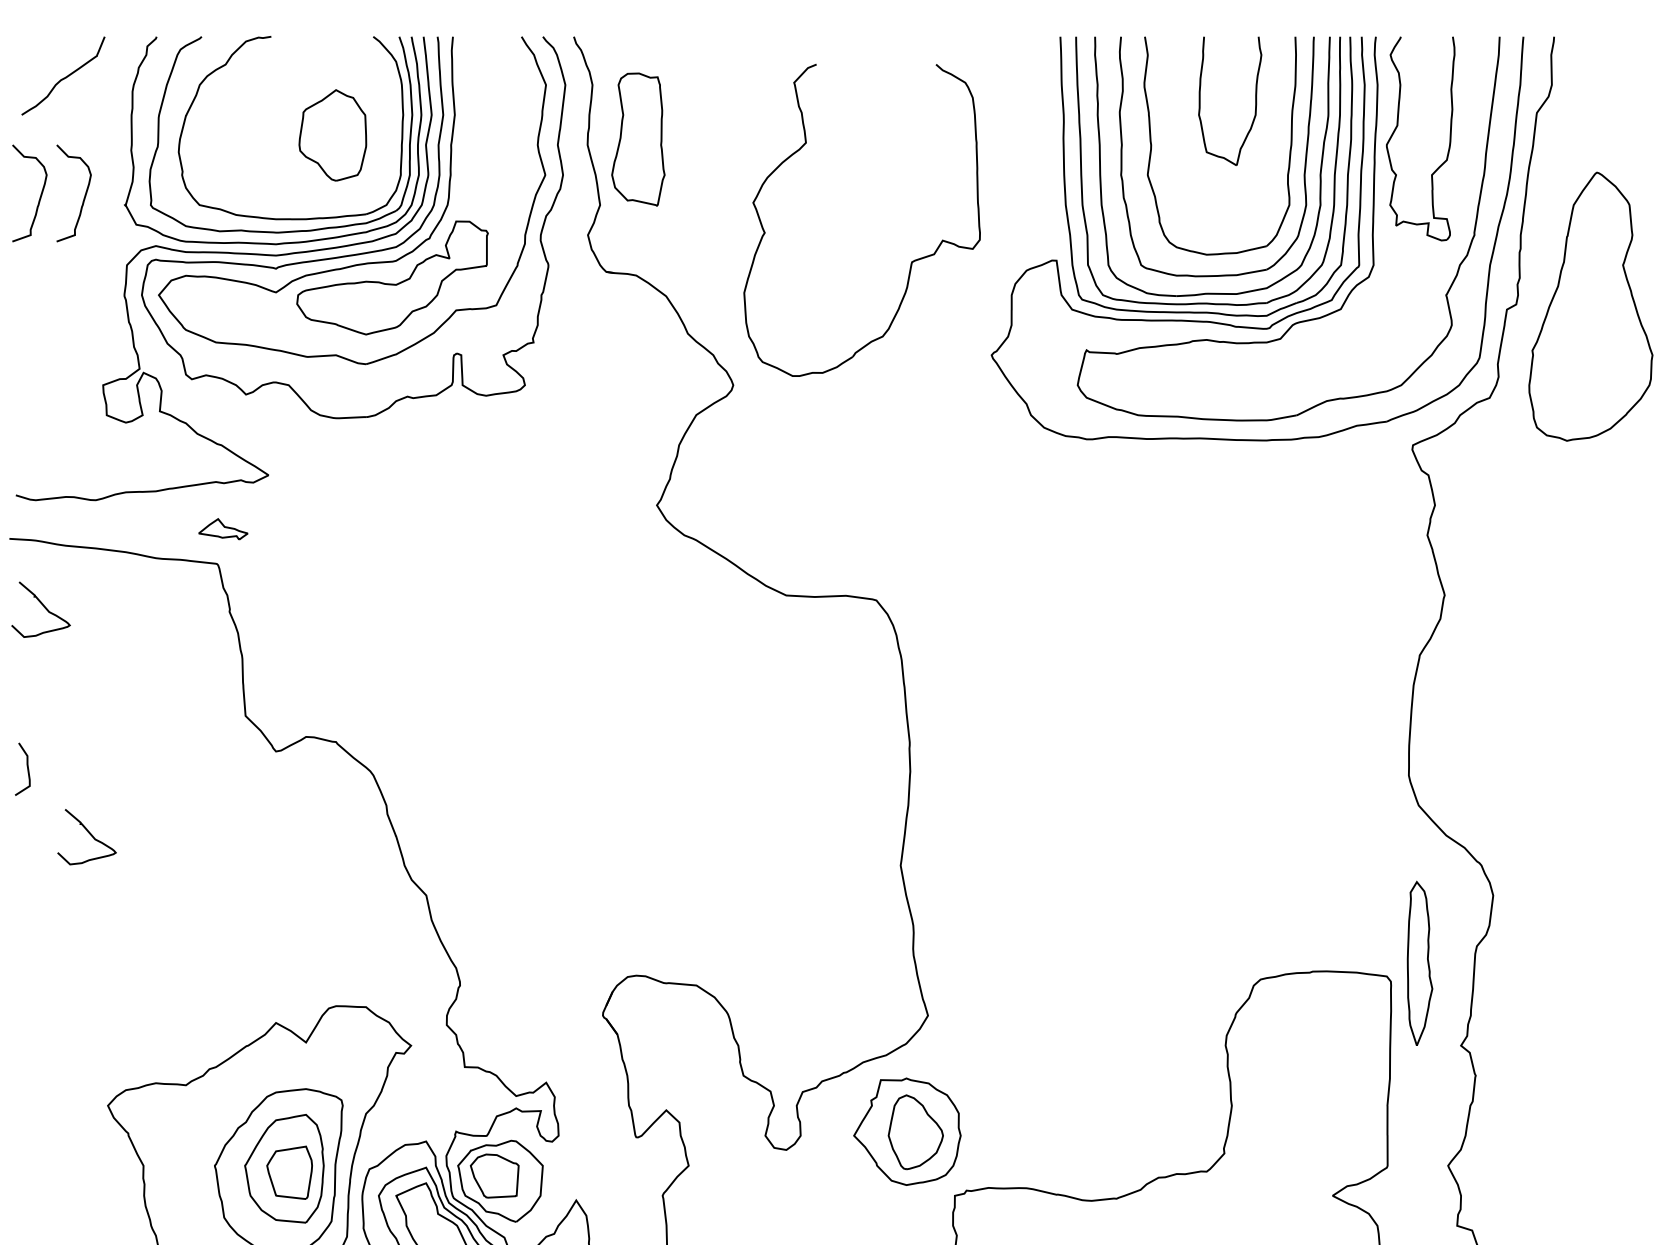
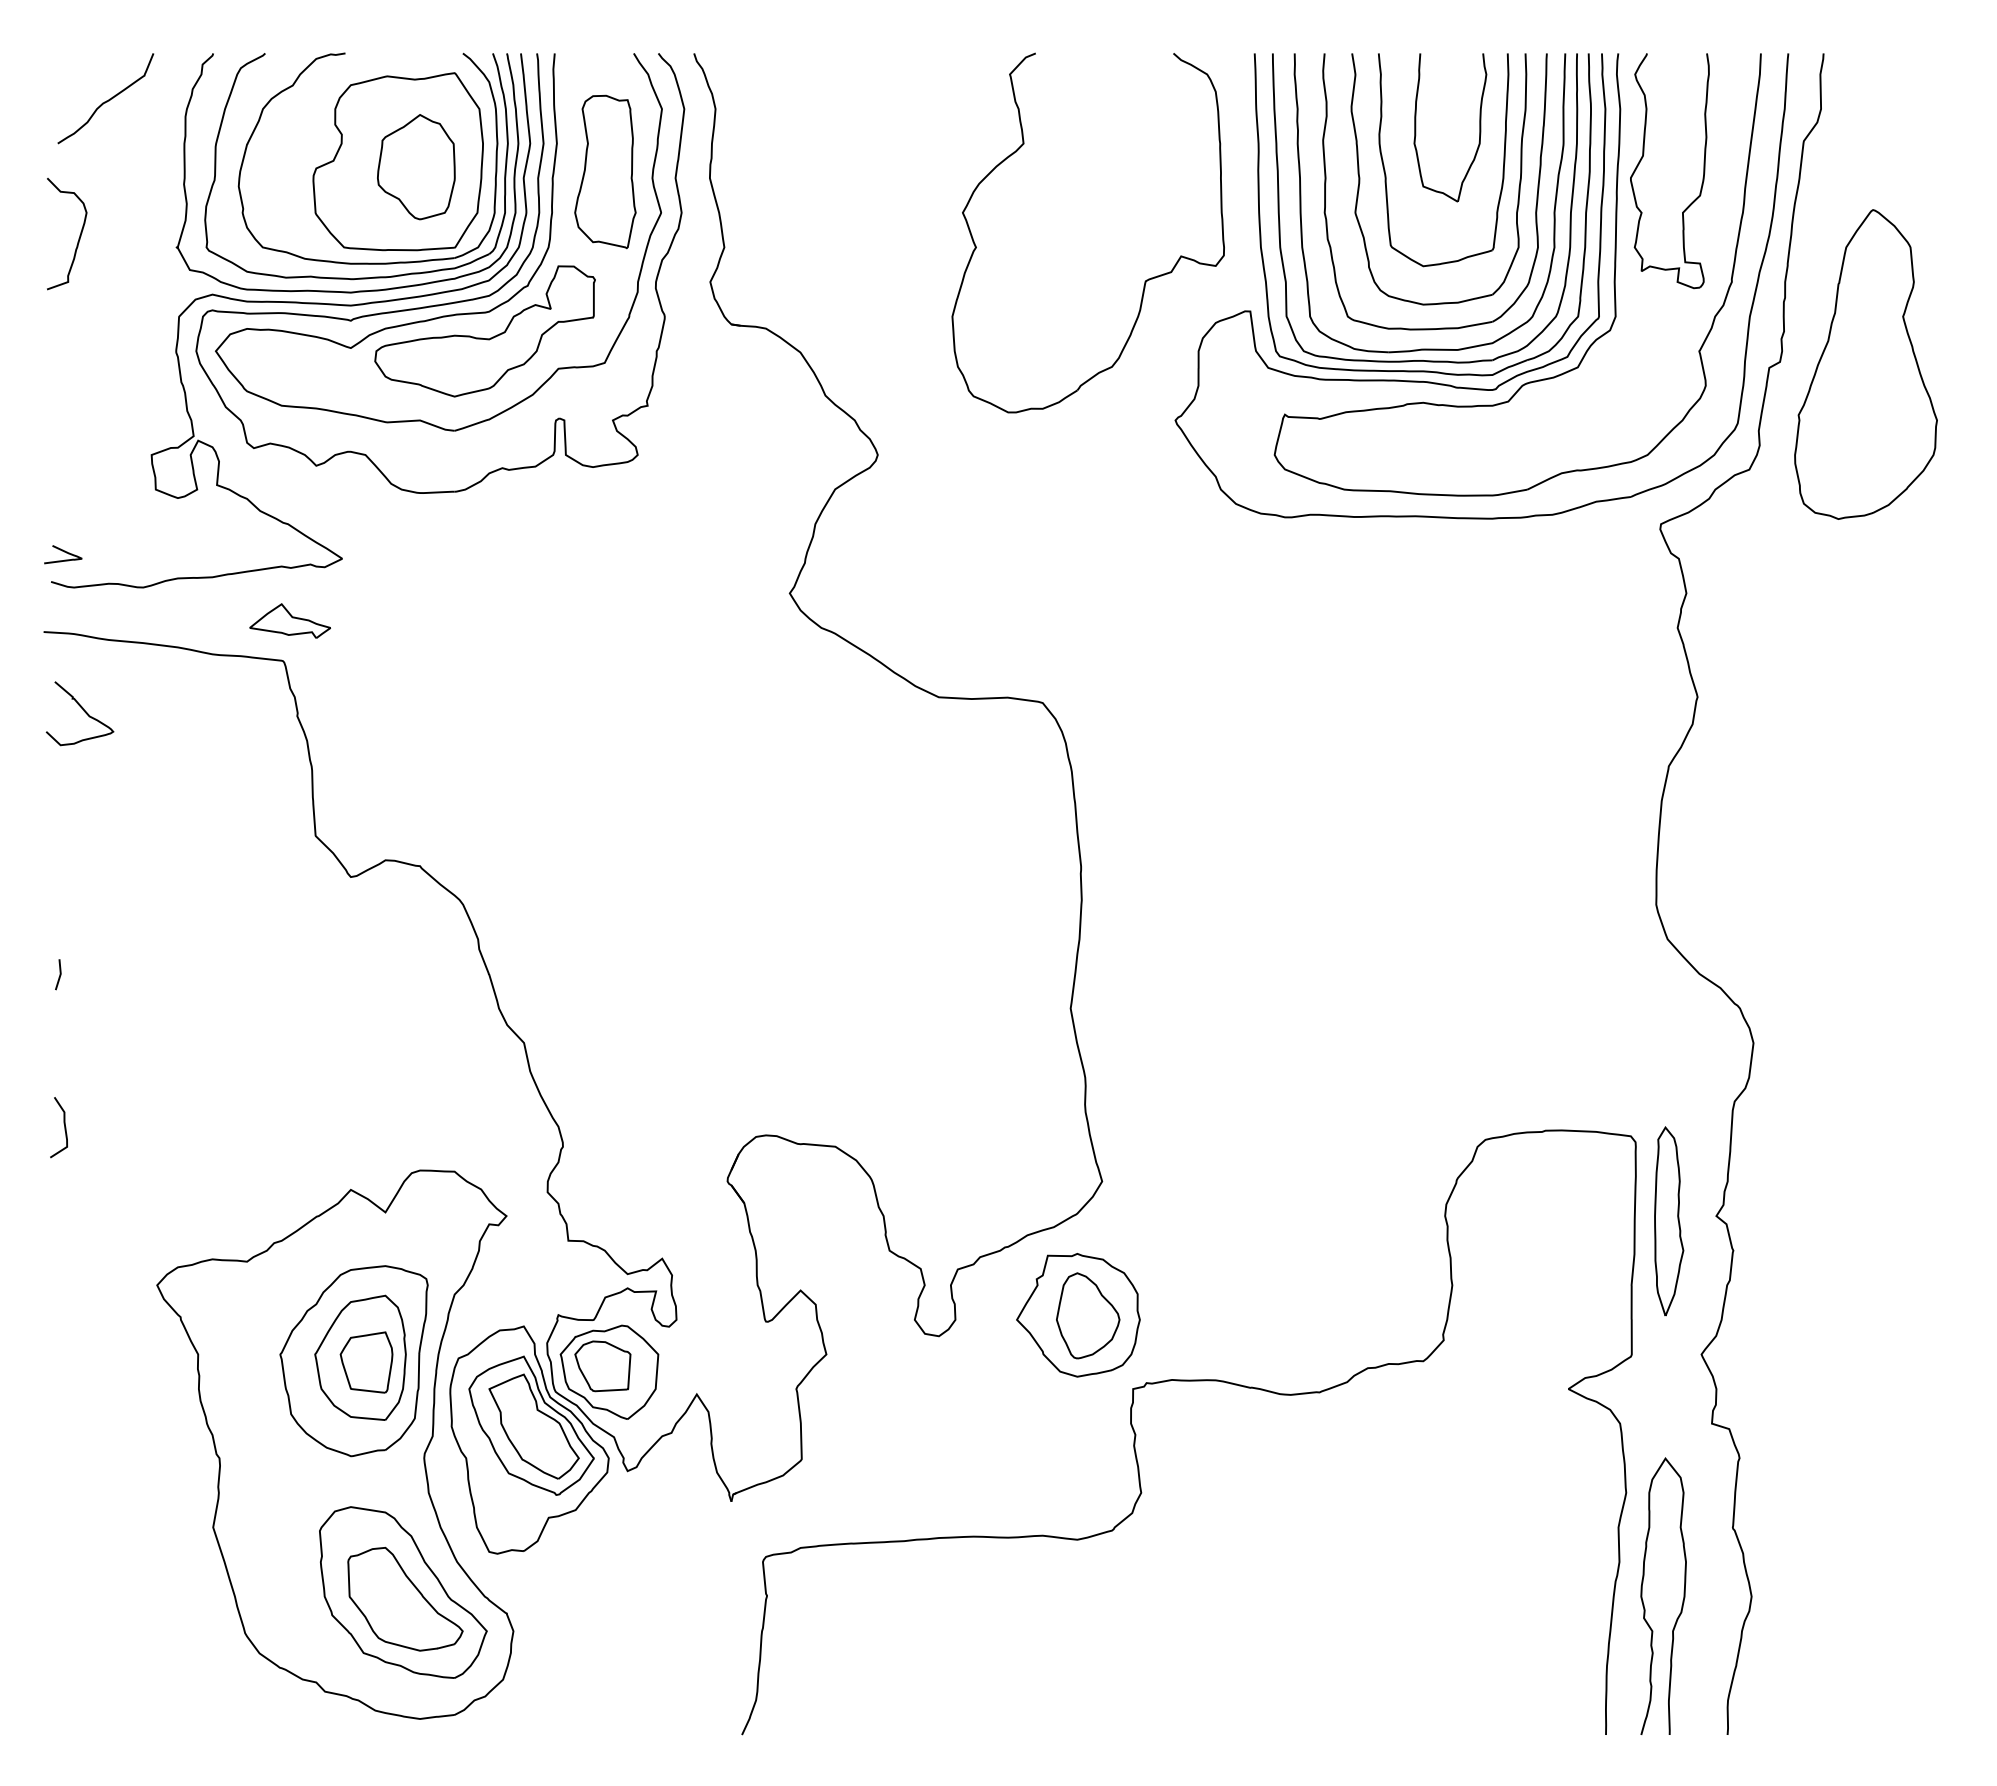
part: (316, 130) -> (397, 161), added
part: (1173, 137) -> (1385, 169), added
part: (638, 139) -> (605, 171), moved
curve: (83, 197) -> (129, 238), removed
part: (910, 262) -> (1144, 281), moved
curve: (27, 469) -> (64, 552), added
part: (222, 528) -> (289, 620), size x1.43
curve: (27, 769) -> (64, 1127), moved
curve: (89, 833) -> (135, 971), removed
line: (23, 836) -> (59, 974), added
part: (1420, 963) -> (1669, 1221), moved

